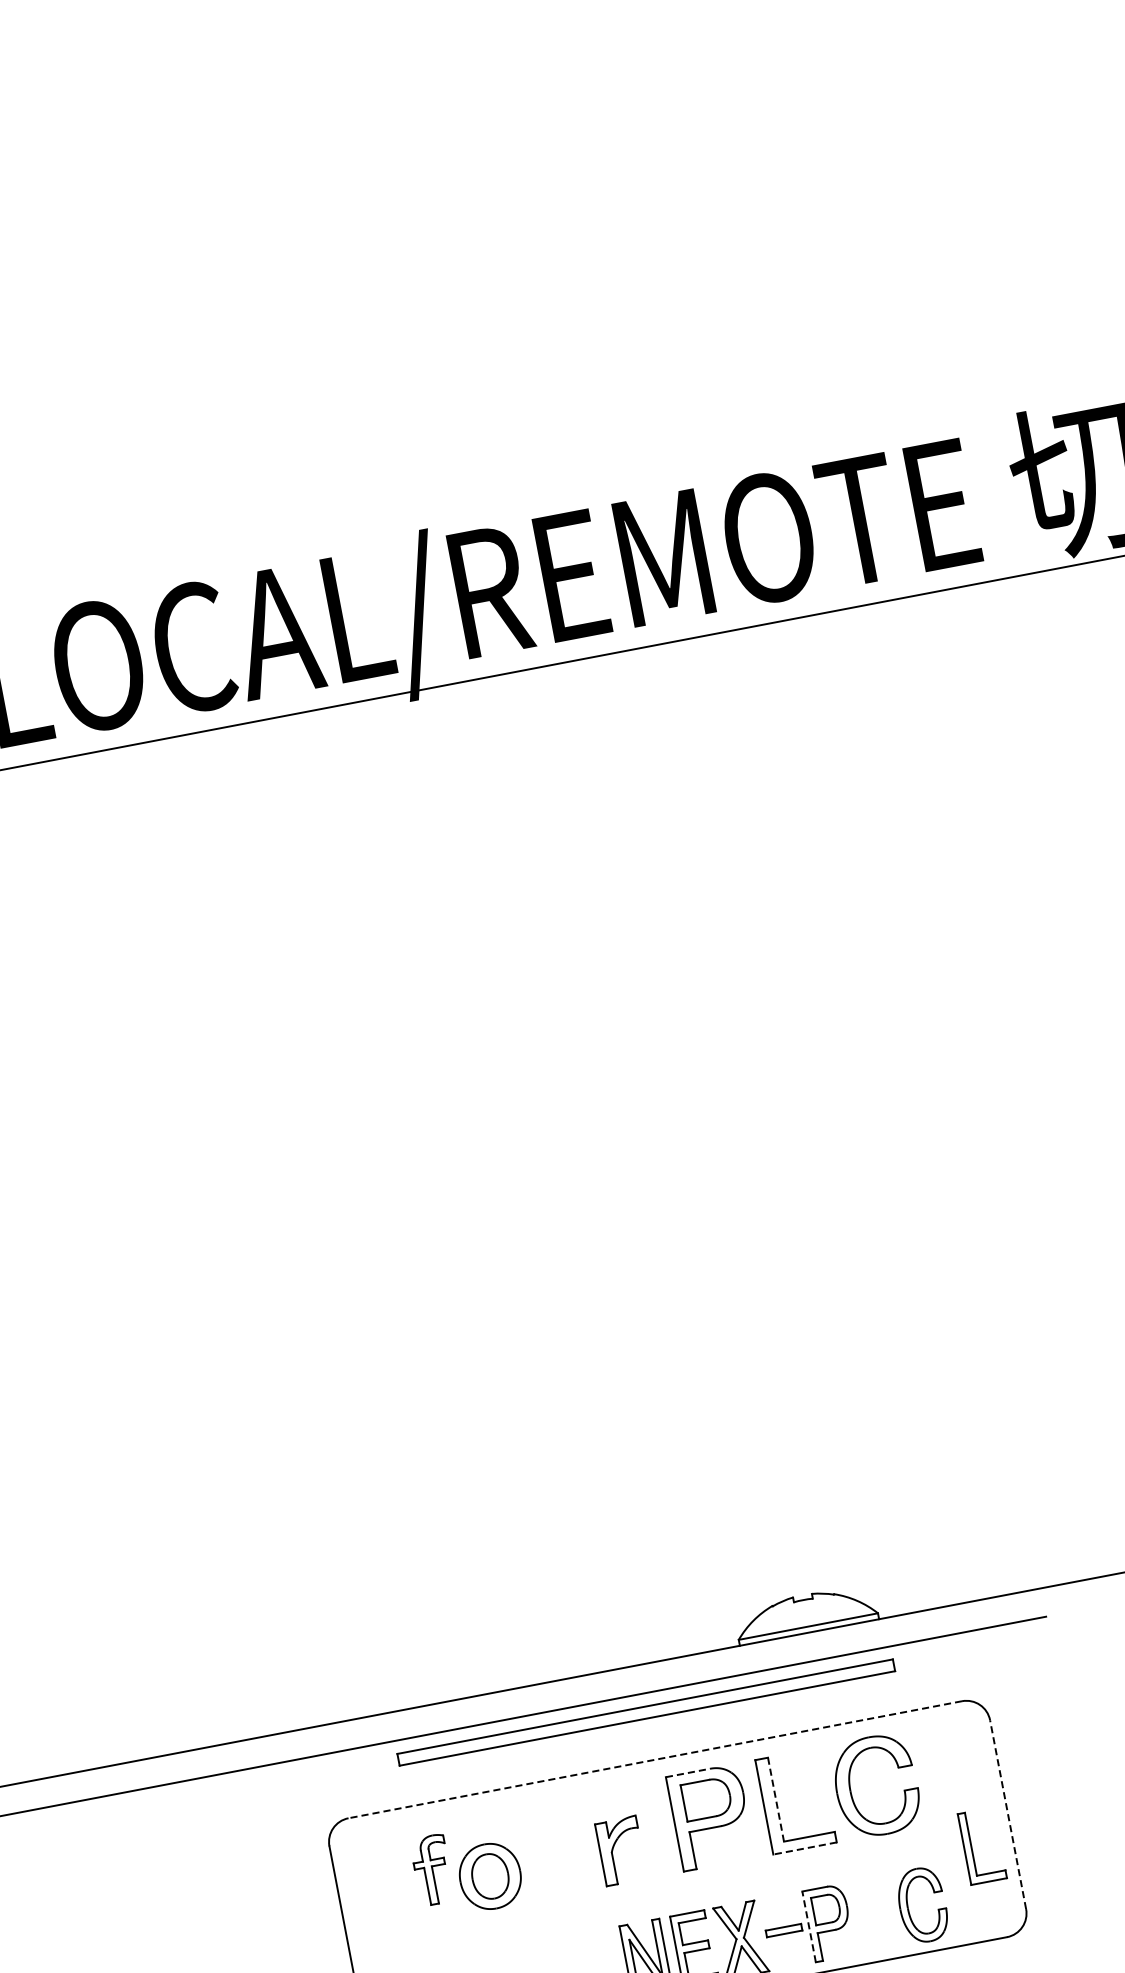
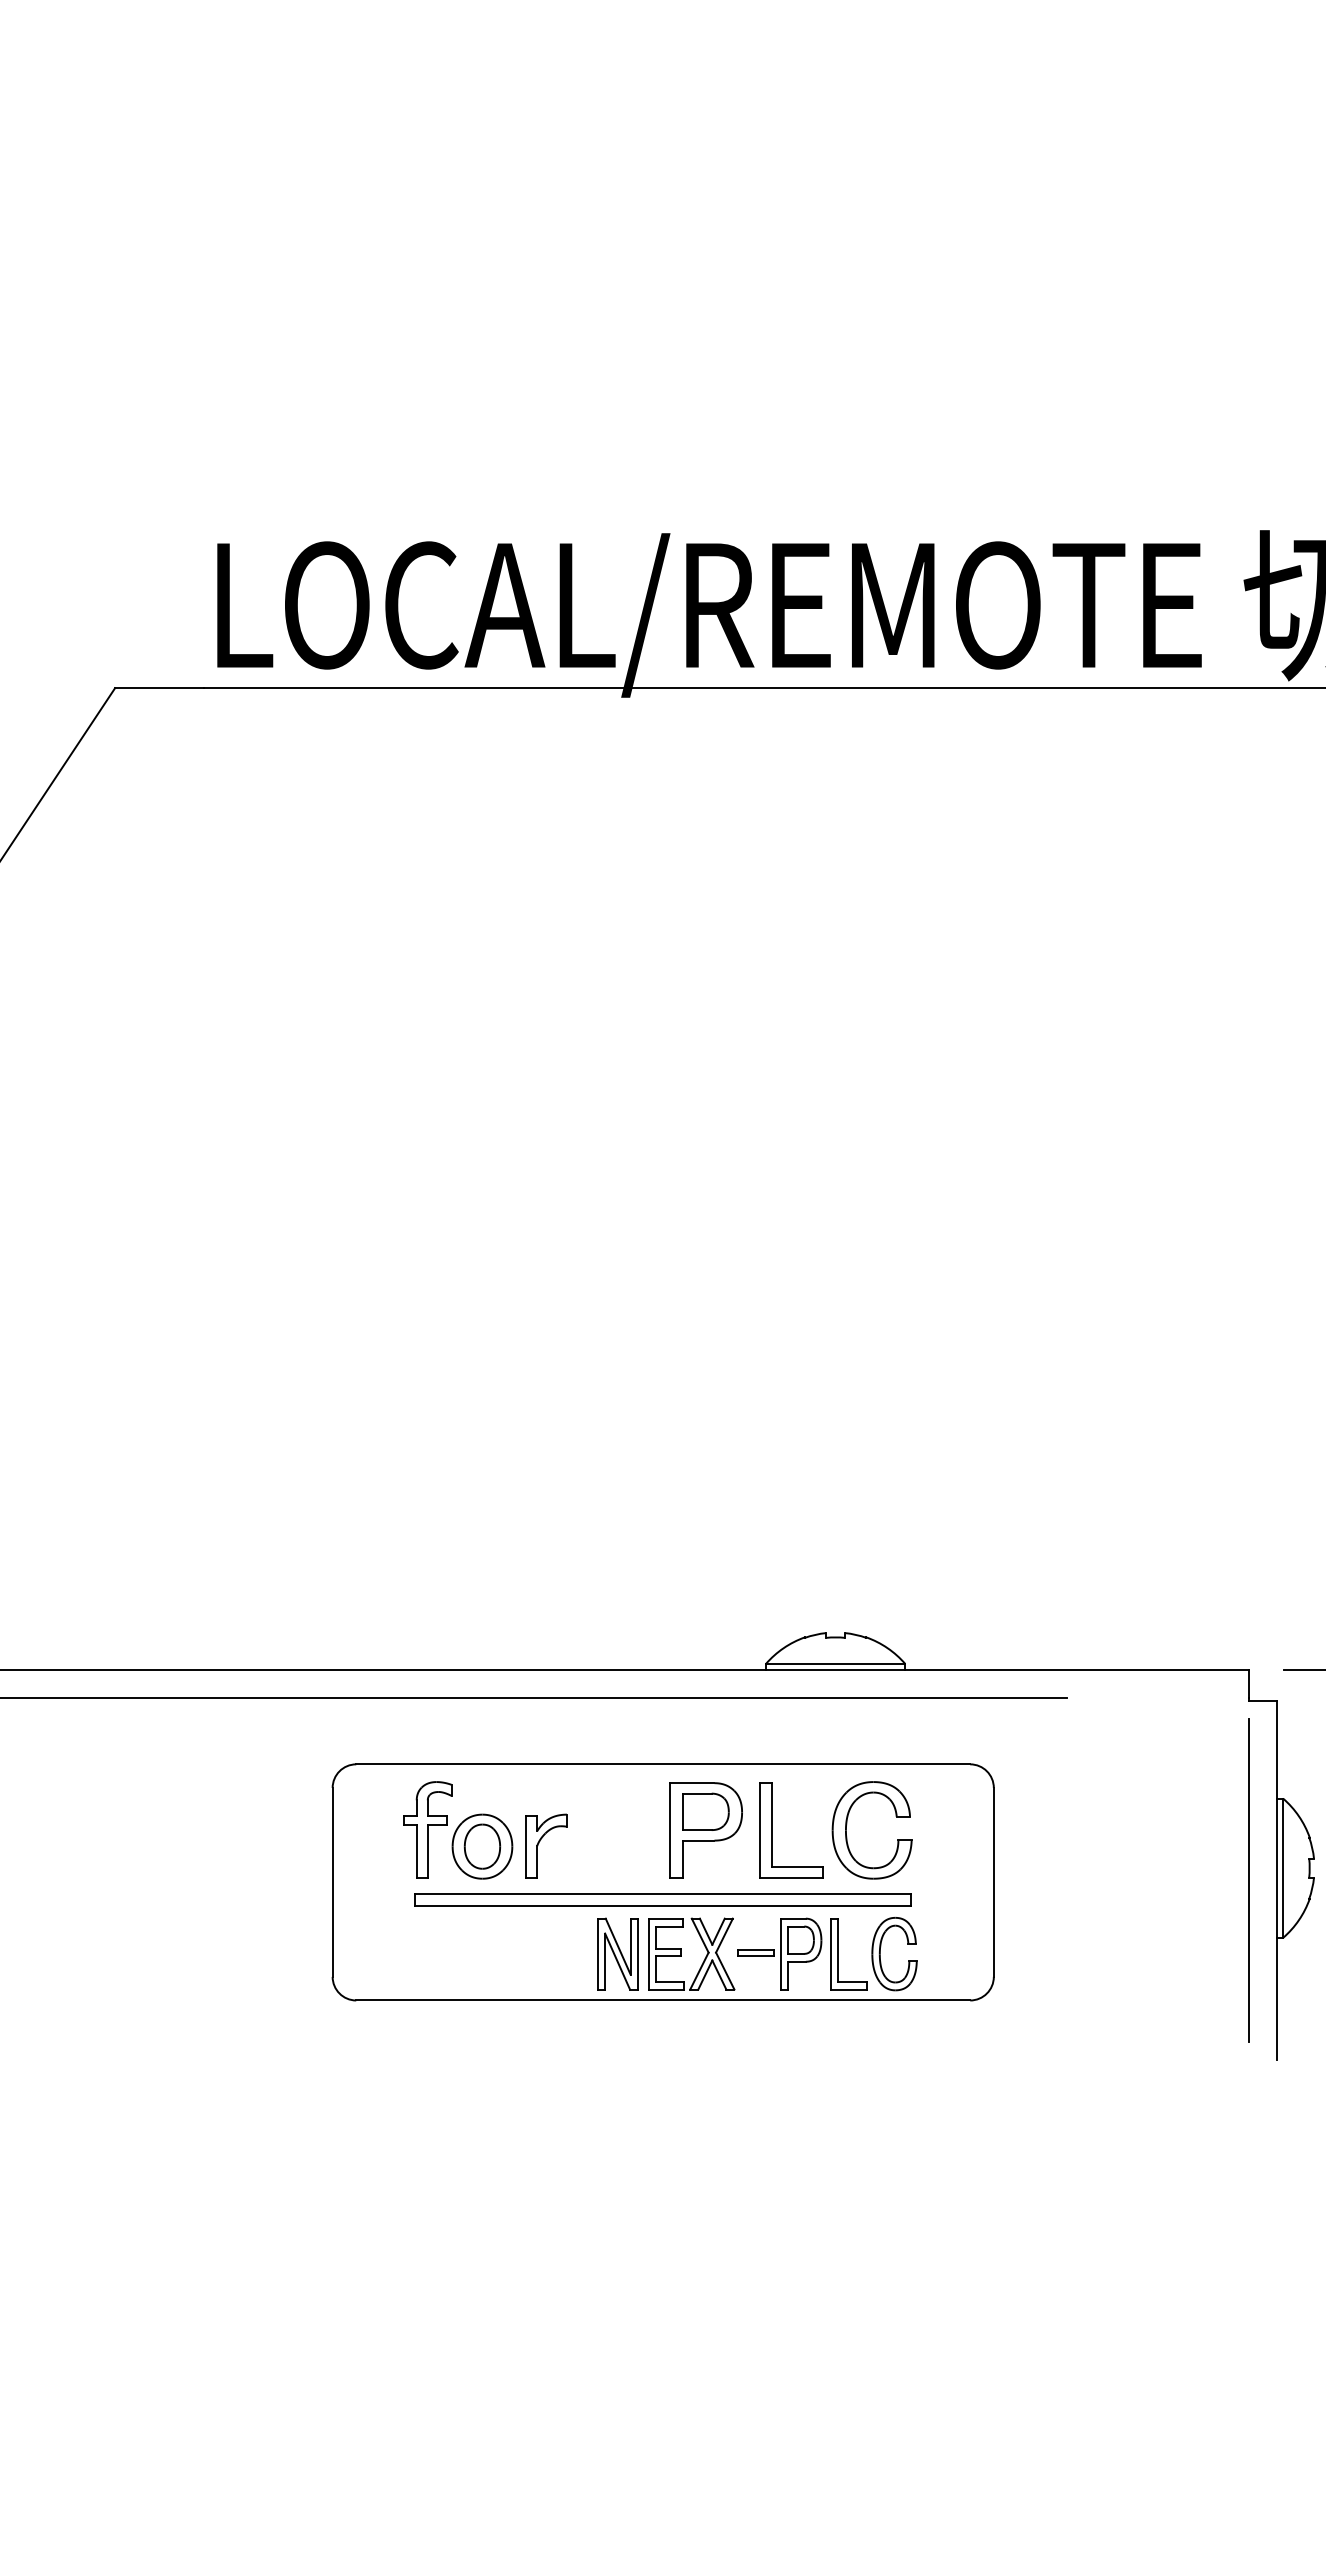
part: (645, 1712) -> (662, 1899), moved
line: (655, 1759) -> (663, 1764), dashed -> solid
line: (688, 1773) -> (692, 1783), dashed -> solid
line: (776, 1800) -> (772, 1825), dashed -> solid
line: (1007, 1813) -> (993, 1881), dashed -> solid
part: (614, 1847) -> (540, 1841), moved
line: (804, 1848) -> (791, 1877), dashed -> solid
part: (971, 1848) -> (838, 1954), moved
part: (432, 1869) -> (427, 1829), size x1.43
line: (809, 1926) -> (781, 1953), dashed -> solid

